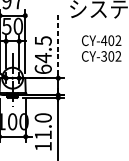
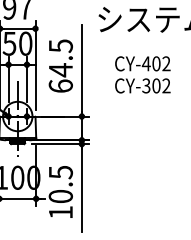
line: (57, 44) -> (81, 68), dashed -> solid
text: (43, 54) -> (60, 65), moved
text: (43, 125) -> (60, 183), 11.0 -> 10.5

